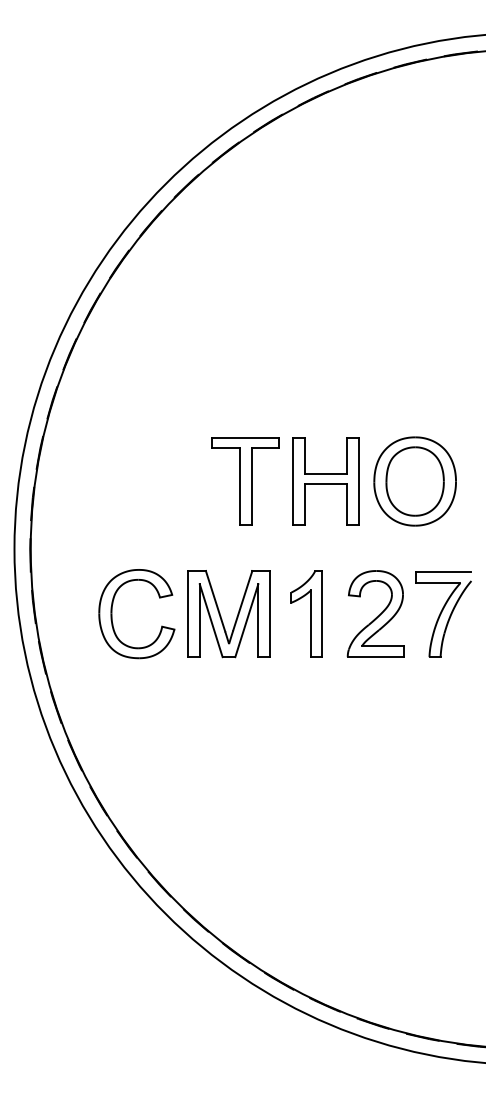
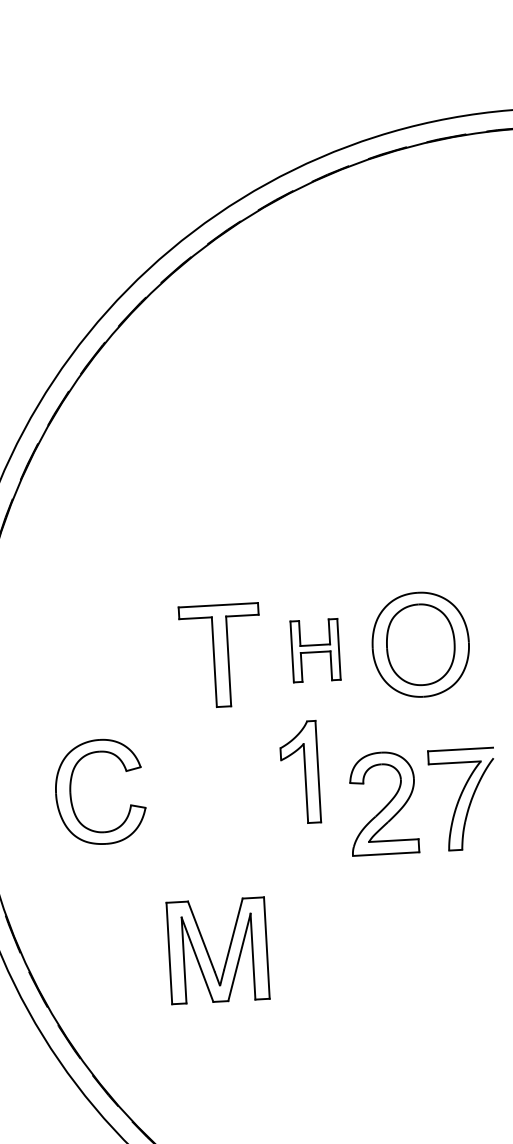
part: (325, 481) -> (315, 650), size x0.6
part: (306, 613) -> (299, 771), moved
part: (112, 614) -> (71, 794), moved
part: (221, 616) -> (209, 954), moved

